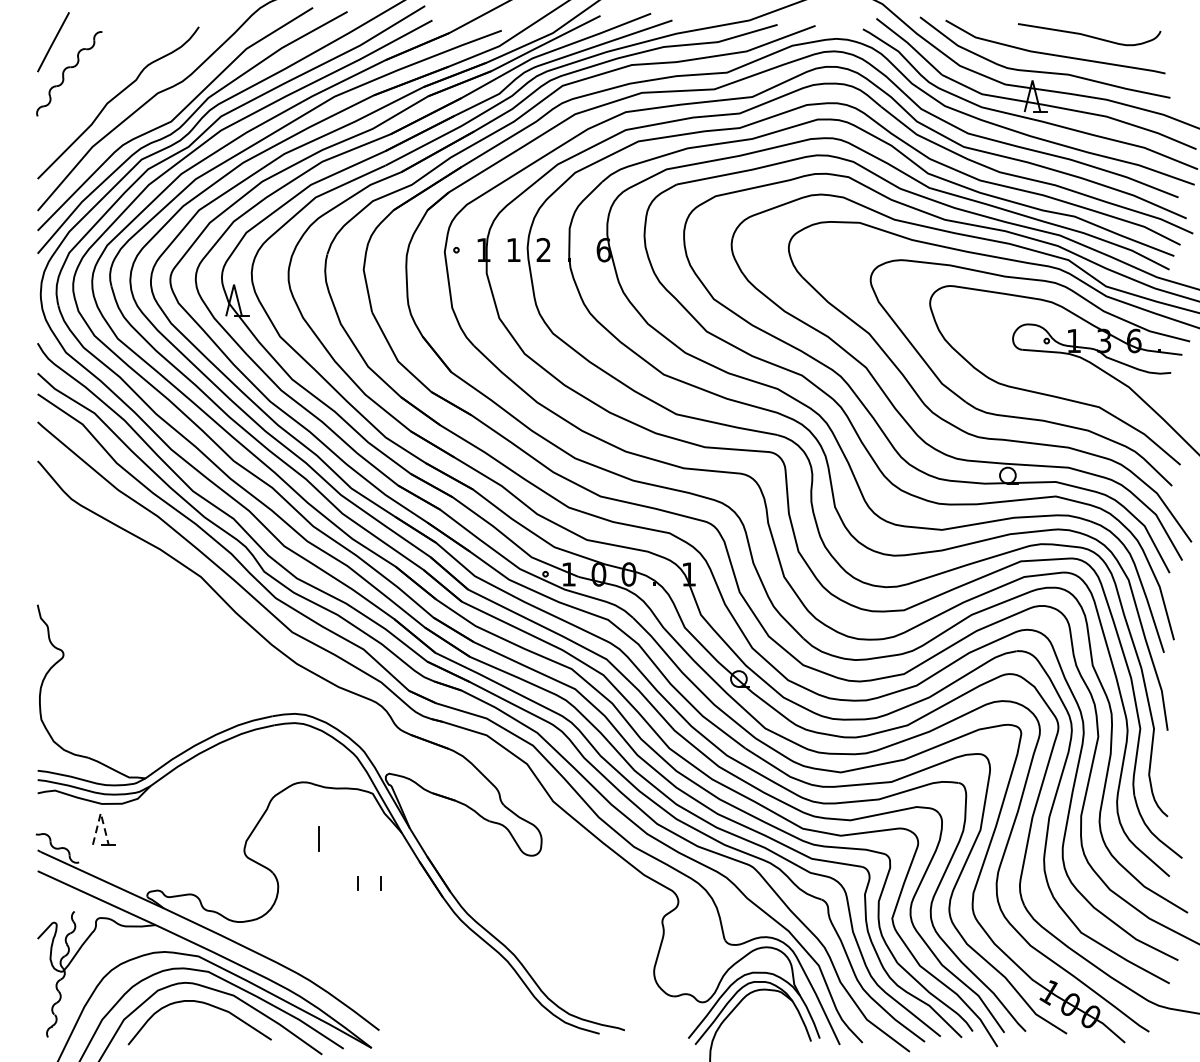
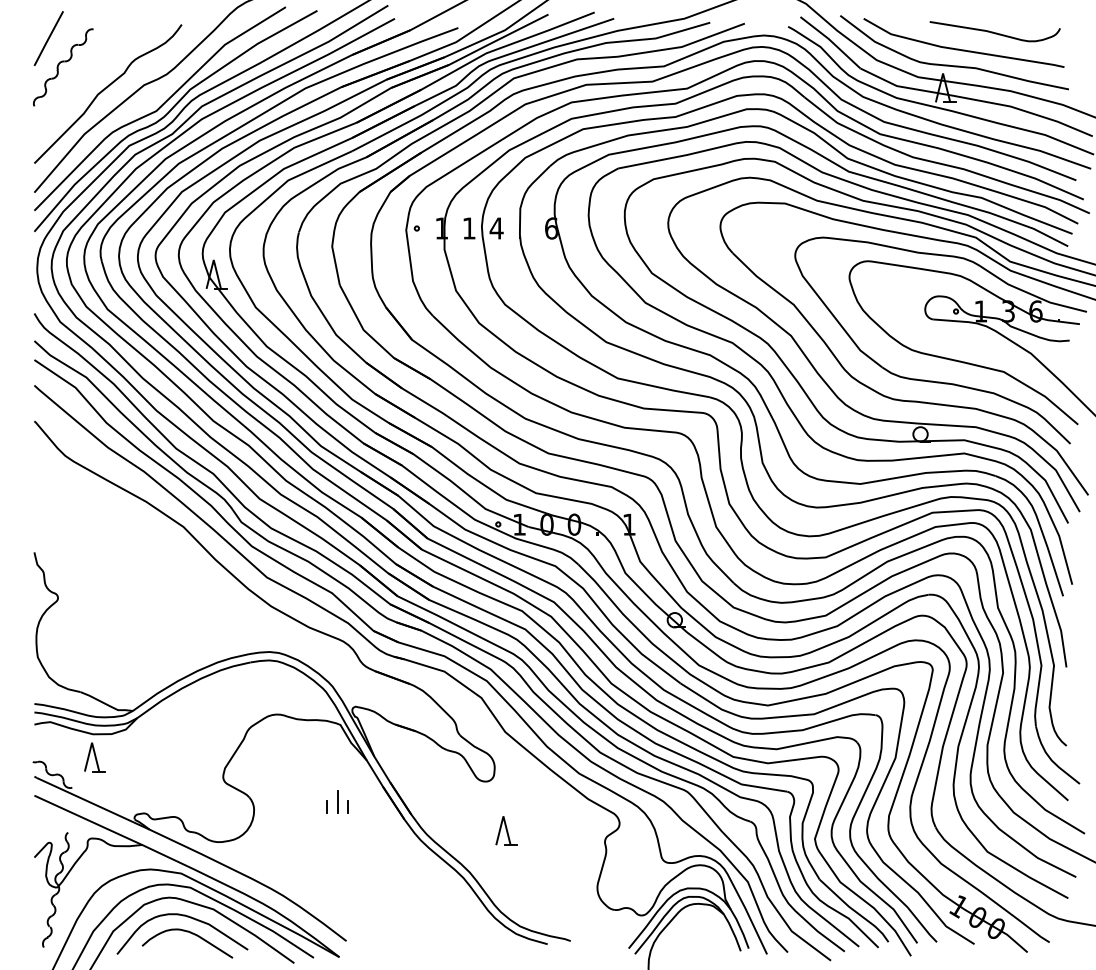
text: (543, 250) -> (496, 228), 2 -> 4
line: (101, 812) -> (92, 742), dashed -> solid
line: (319, 838) -> (337, 801), moved
part: (554, 909) -> (506, 830), added
curve: (210, 1023) -> (192, 934), added

